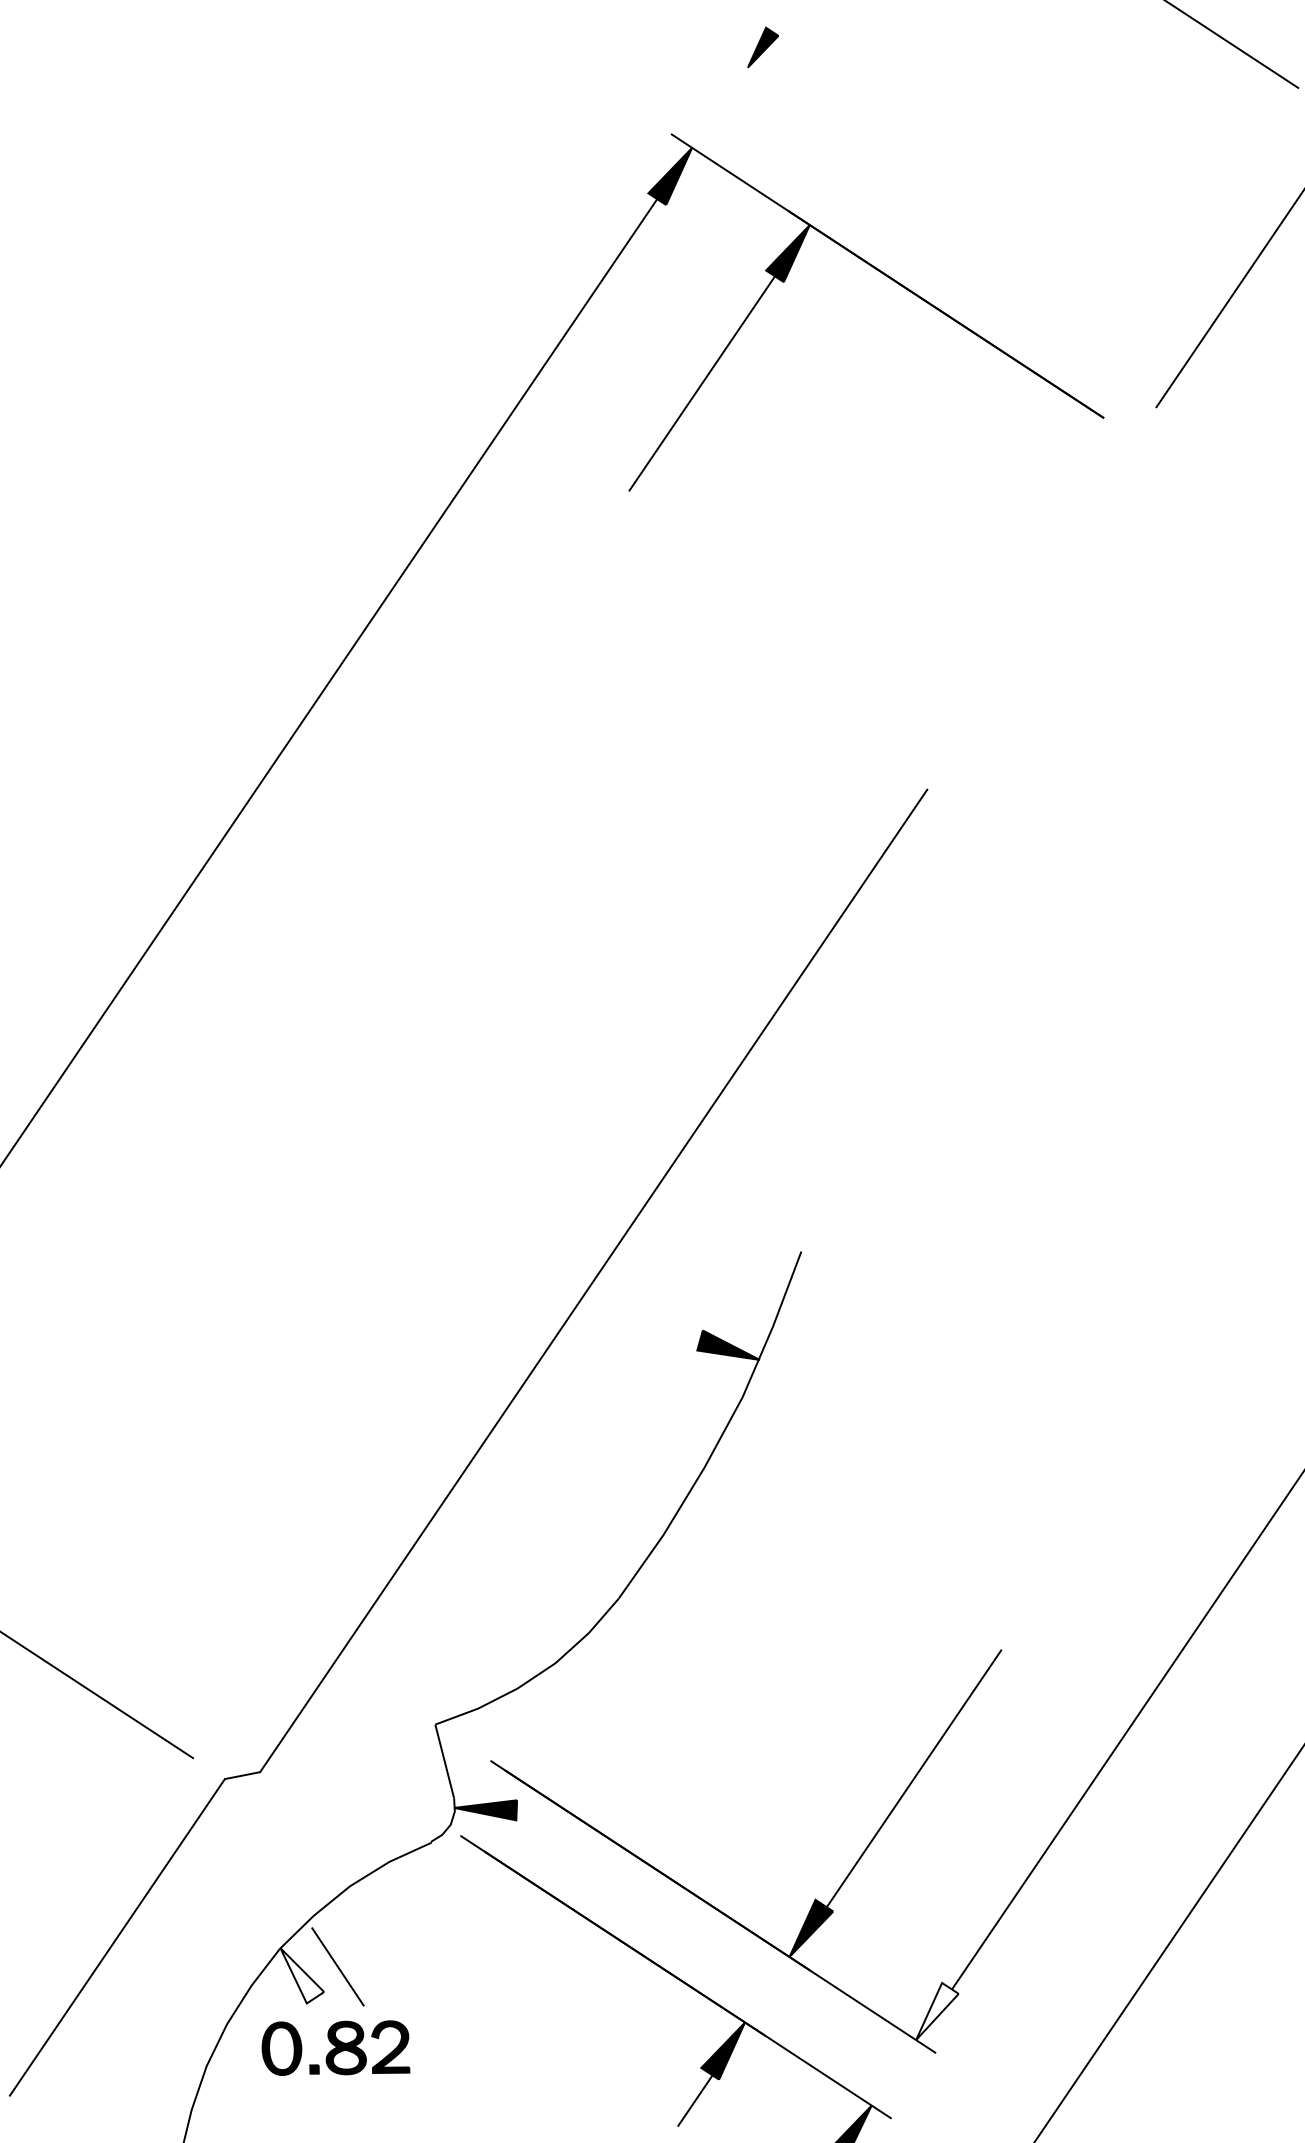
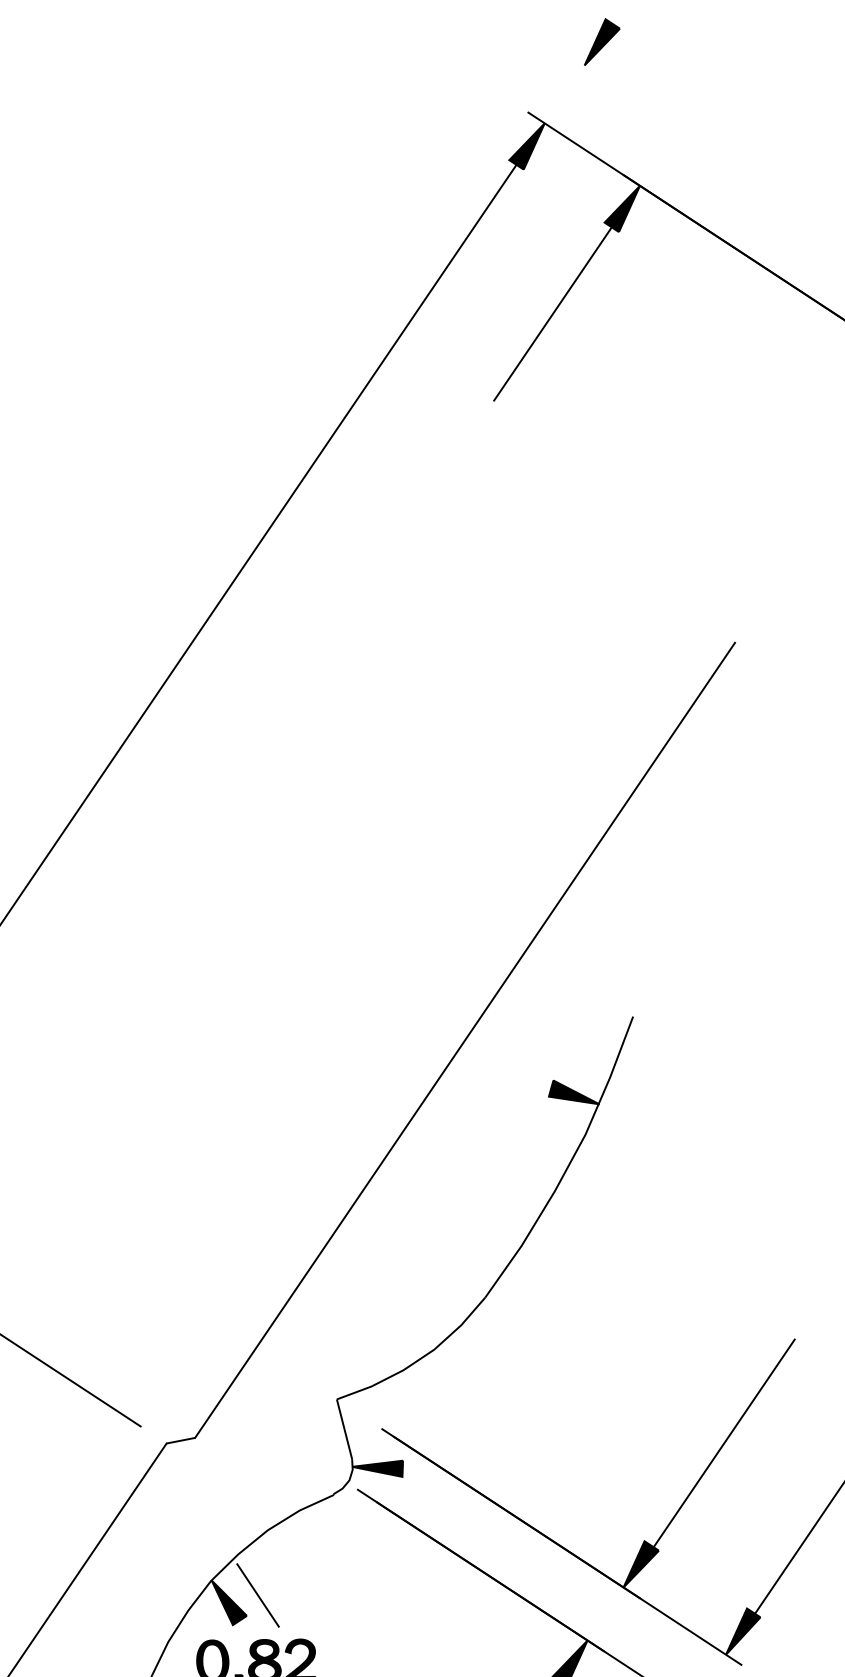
part: (762, 47) -> (601, 42), size x1.43
fill: (302, 1975) -> (229, 1602), added
fill: (937, 2011) -> (743, 1631), added

